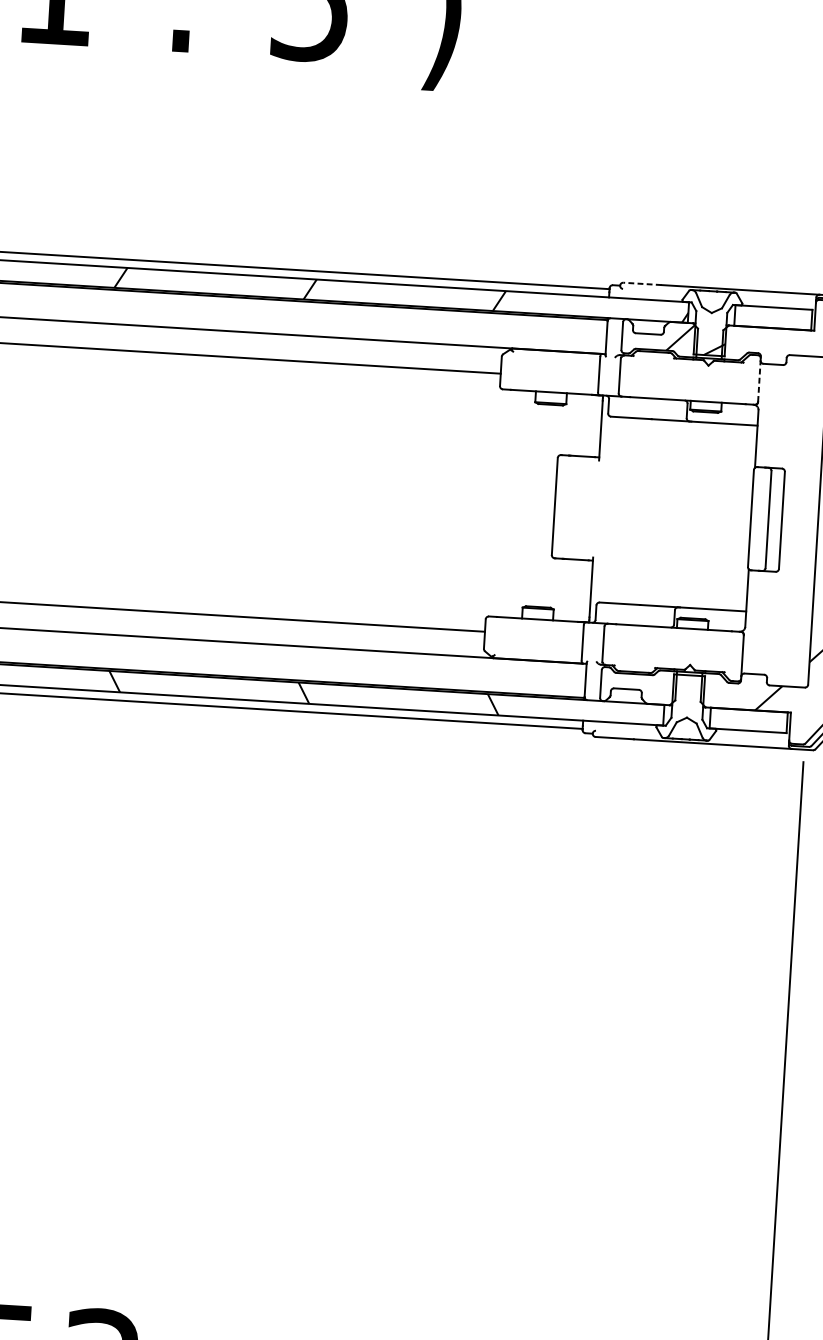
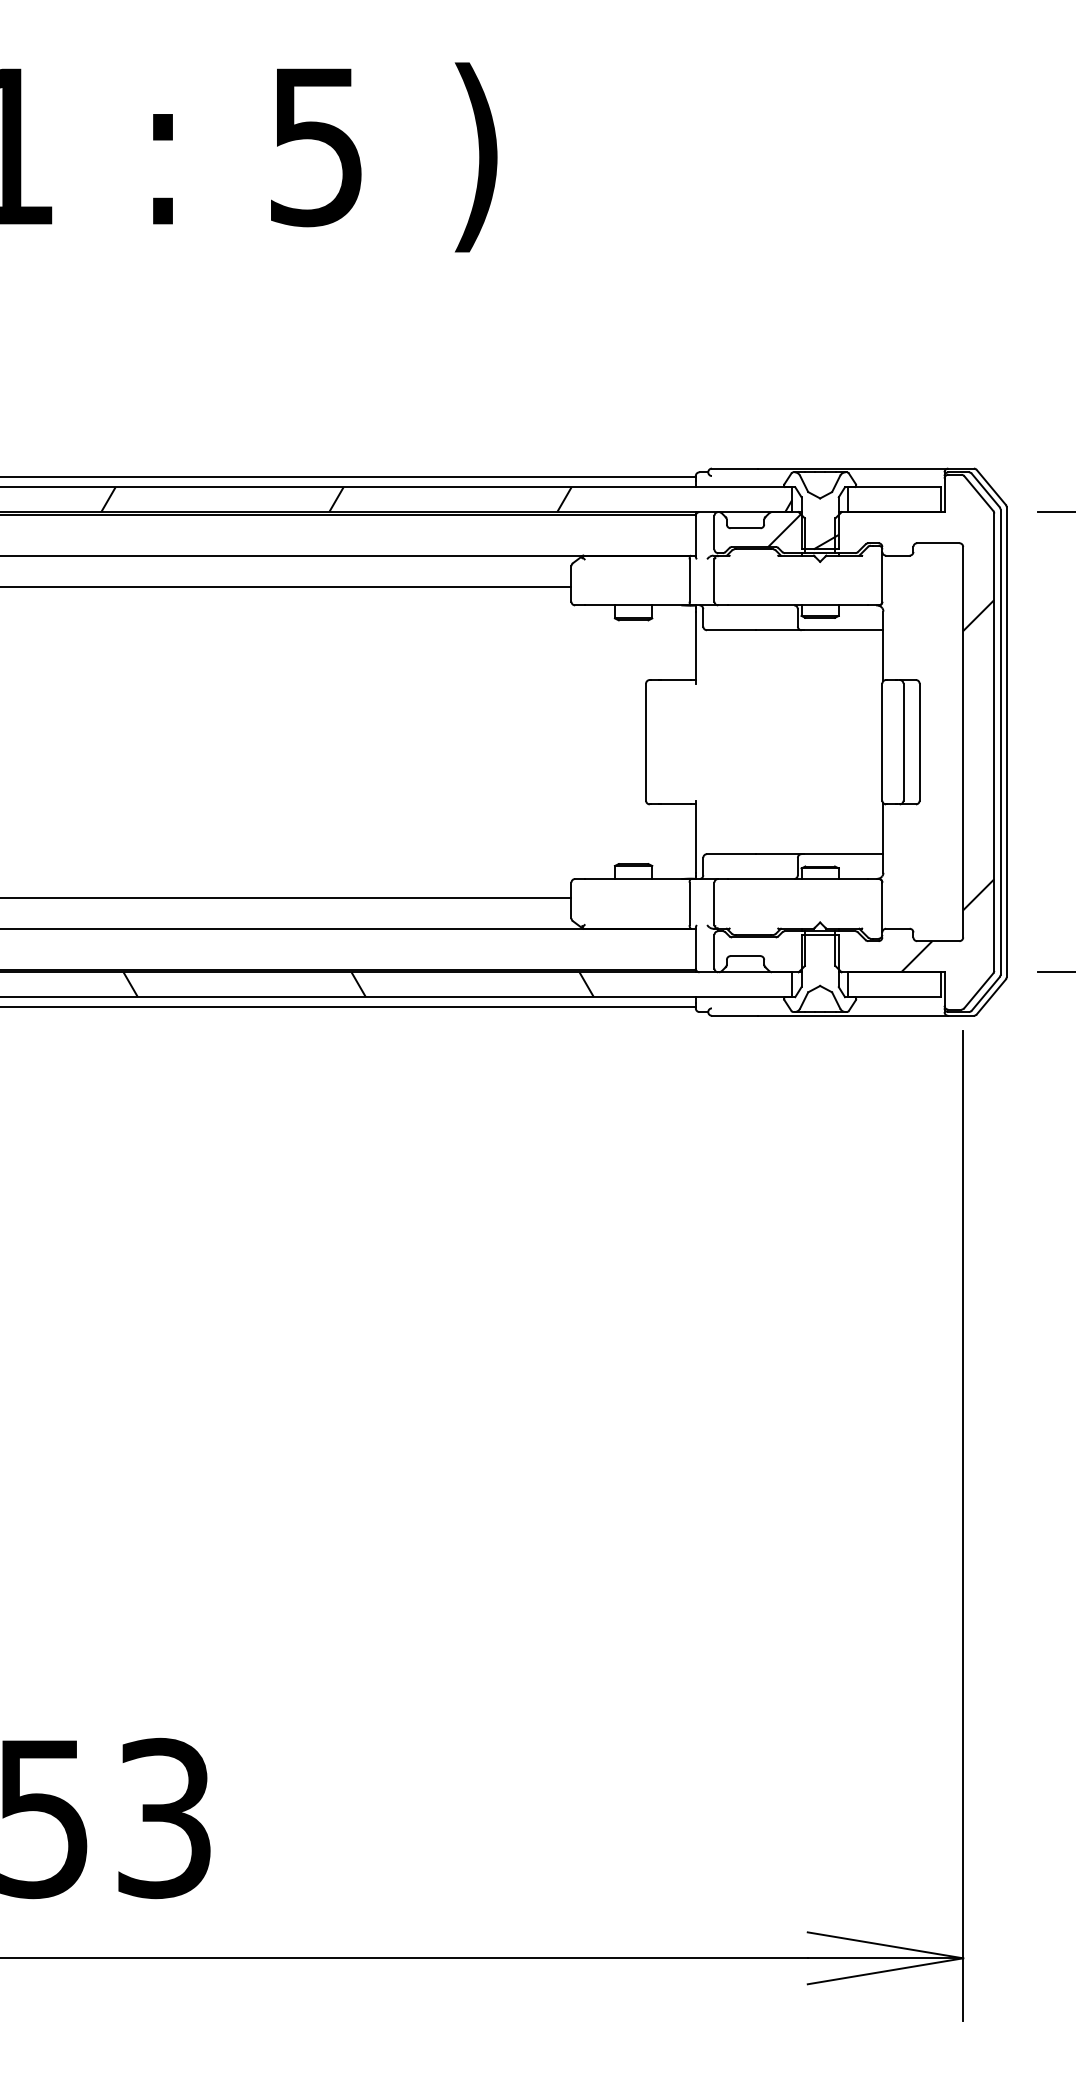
line: (642, 283) -> (734, 468), dashed -> solid
line: (759, 380) -> (882, 576), dashed -> solid

